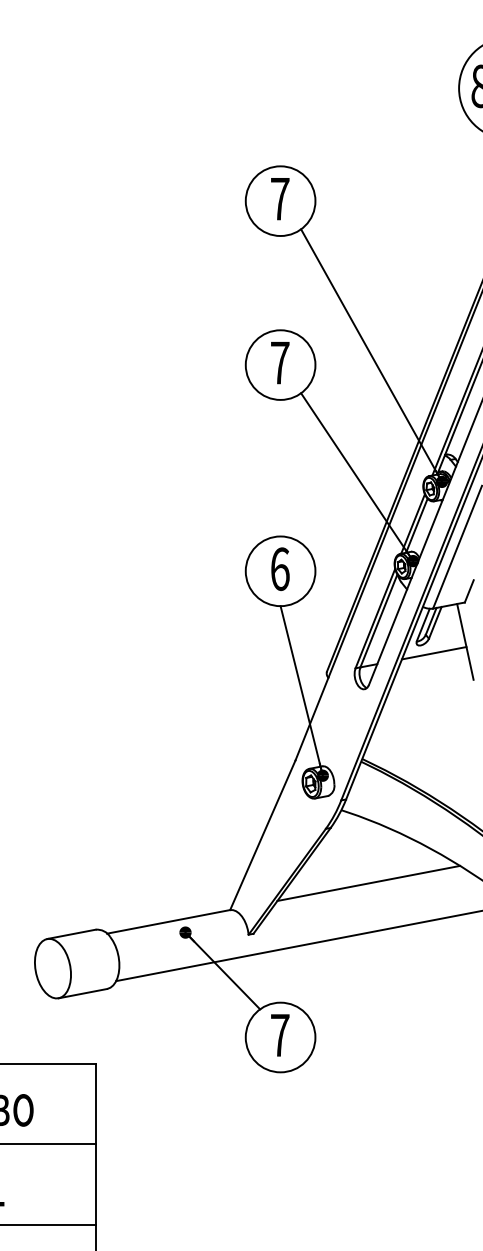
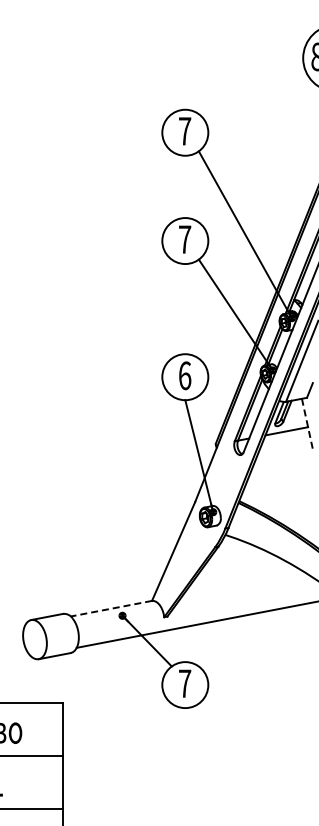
line: (465, 641) -> (307, 423), solid -> dashed
line: (368, 882) -> (243, 582), removed
line: (167, 921) -> (110, 608), solid -> dashed

